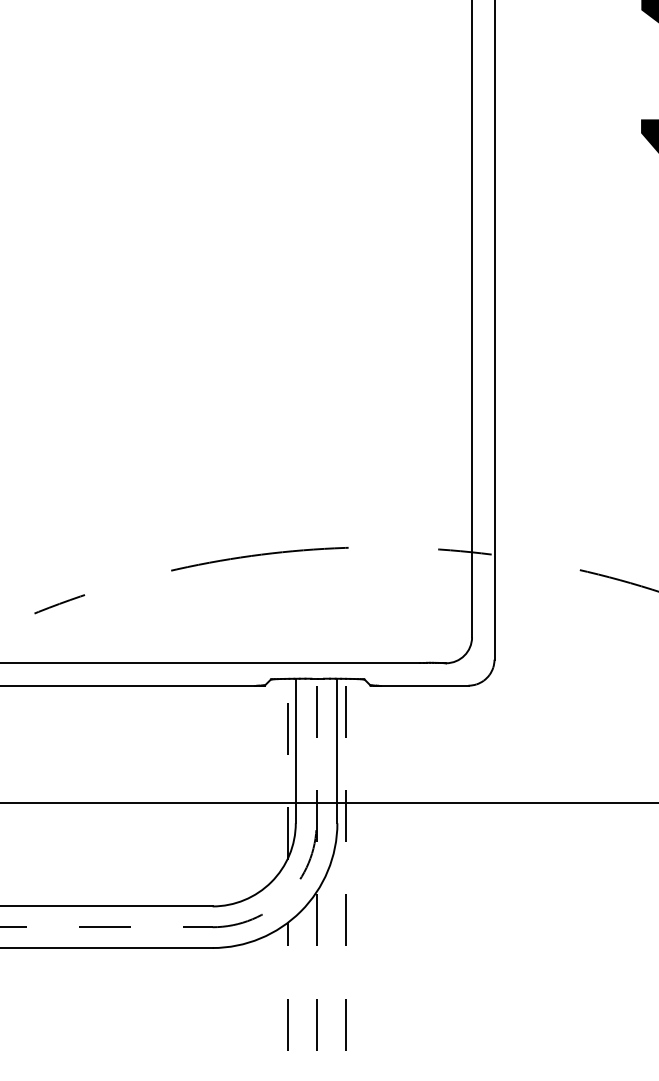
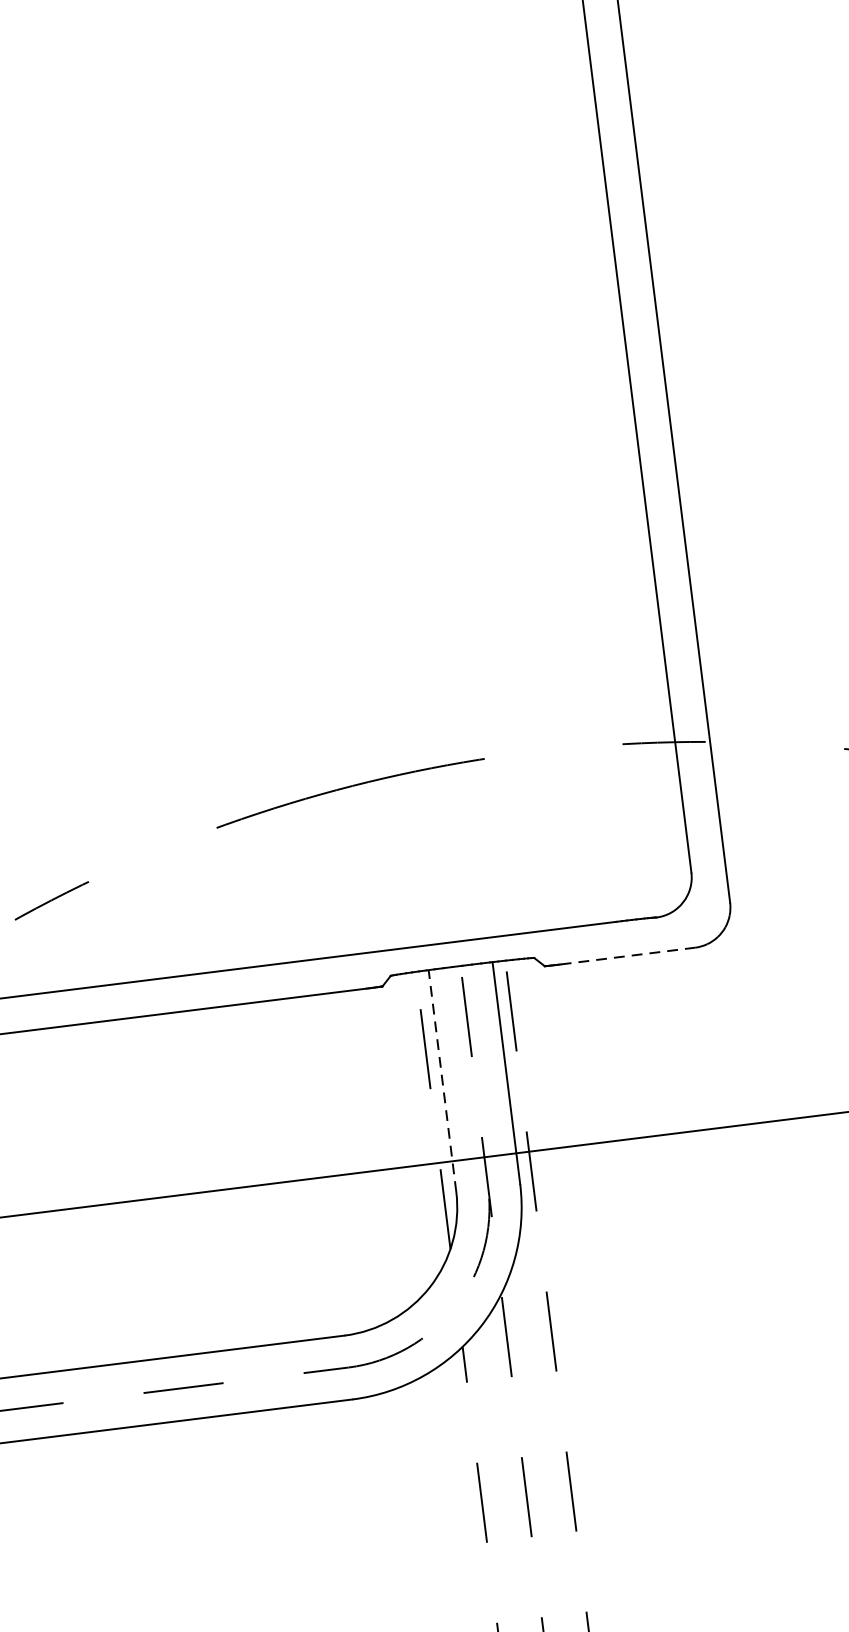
line: (424, 685) -> (627, 955), solid -> dashed
line: (295, 750) -> (441, 1080), solid -> dashed

